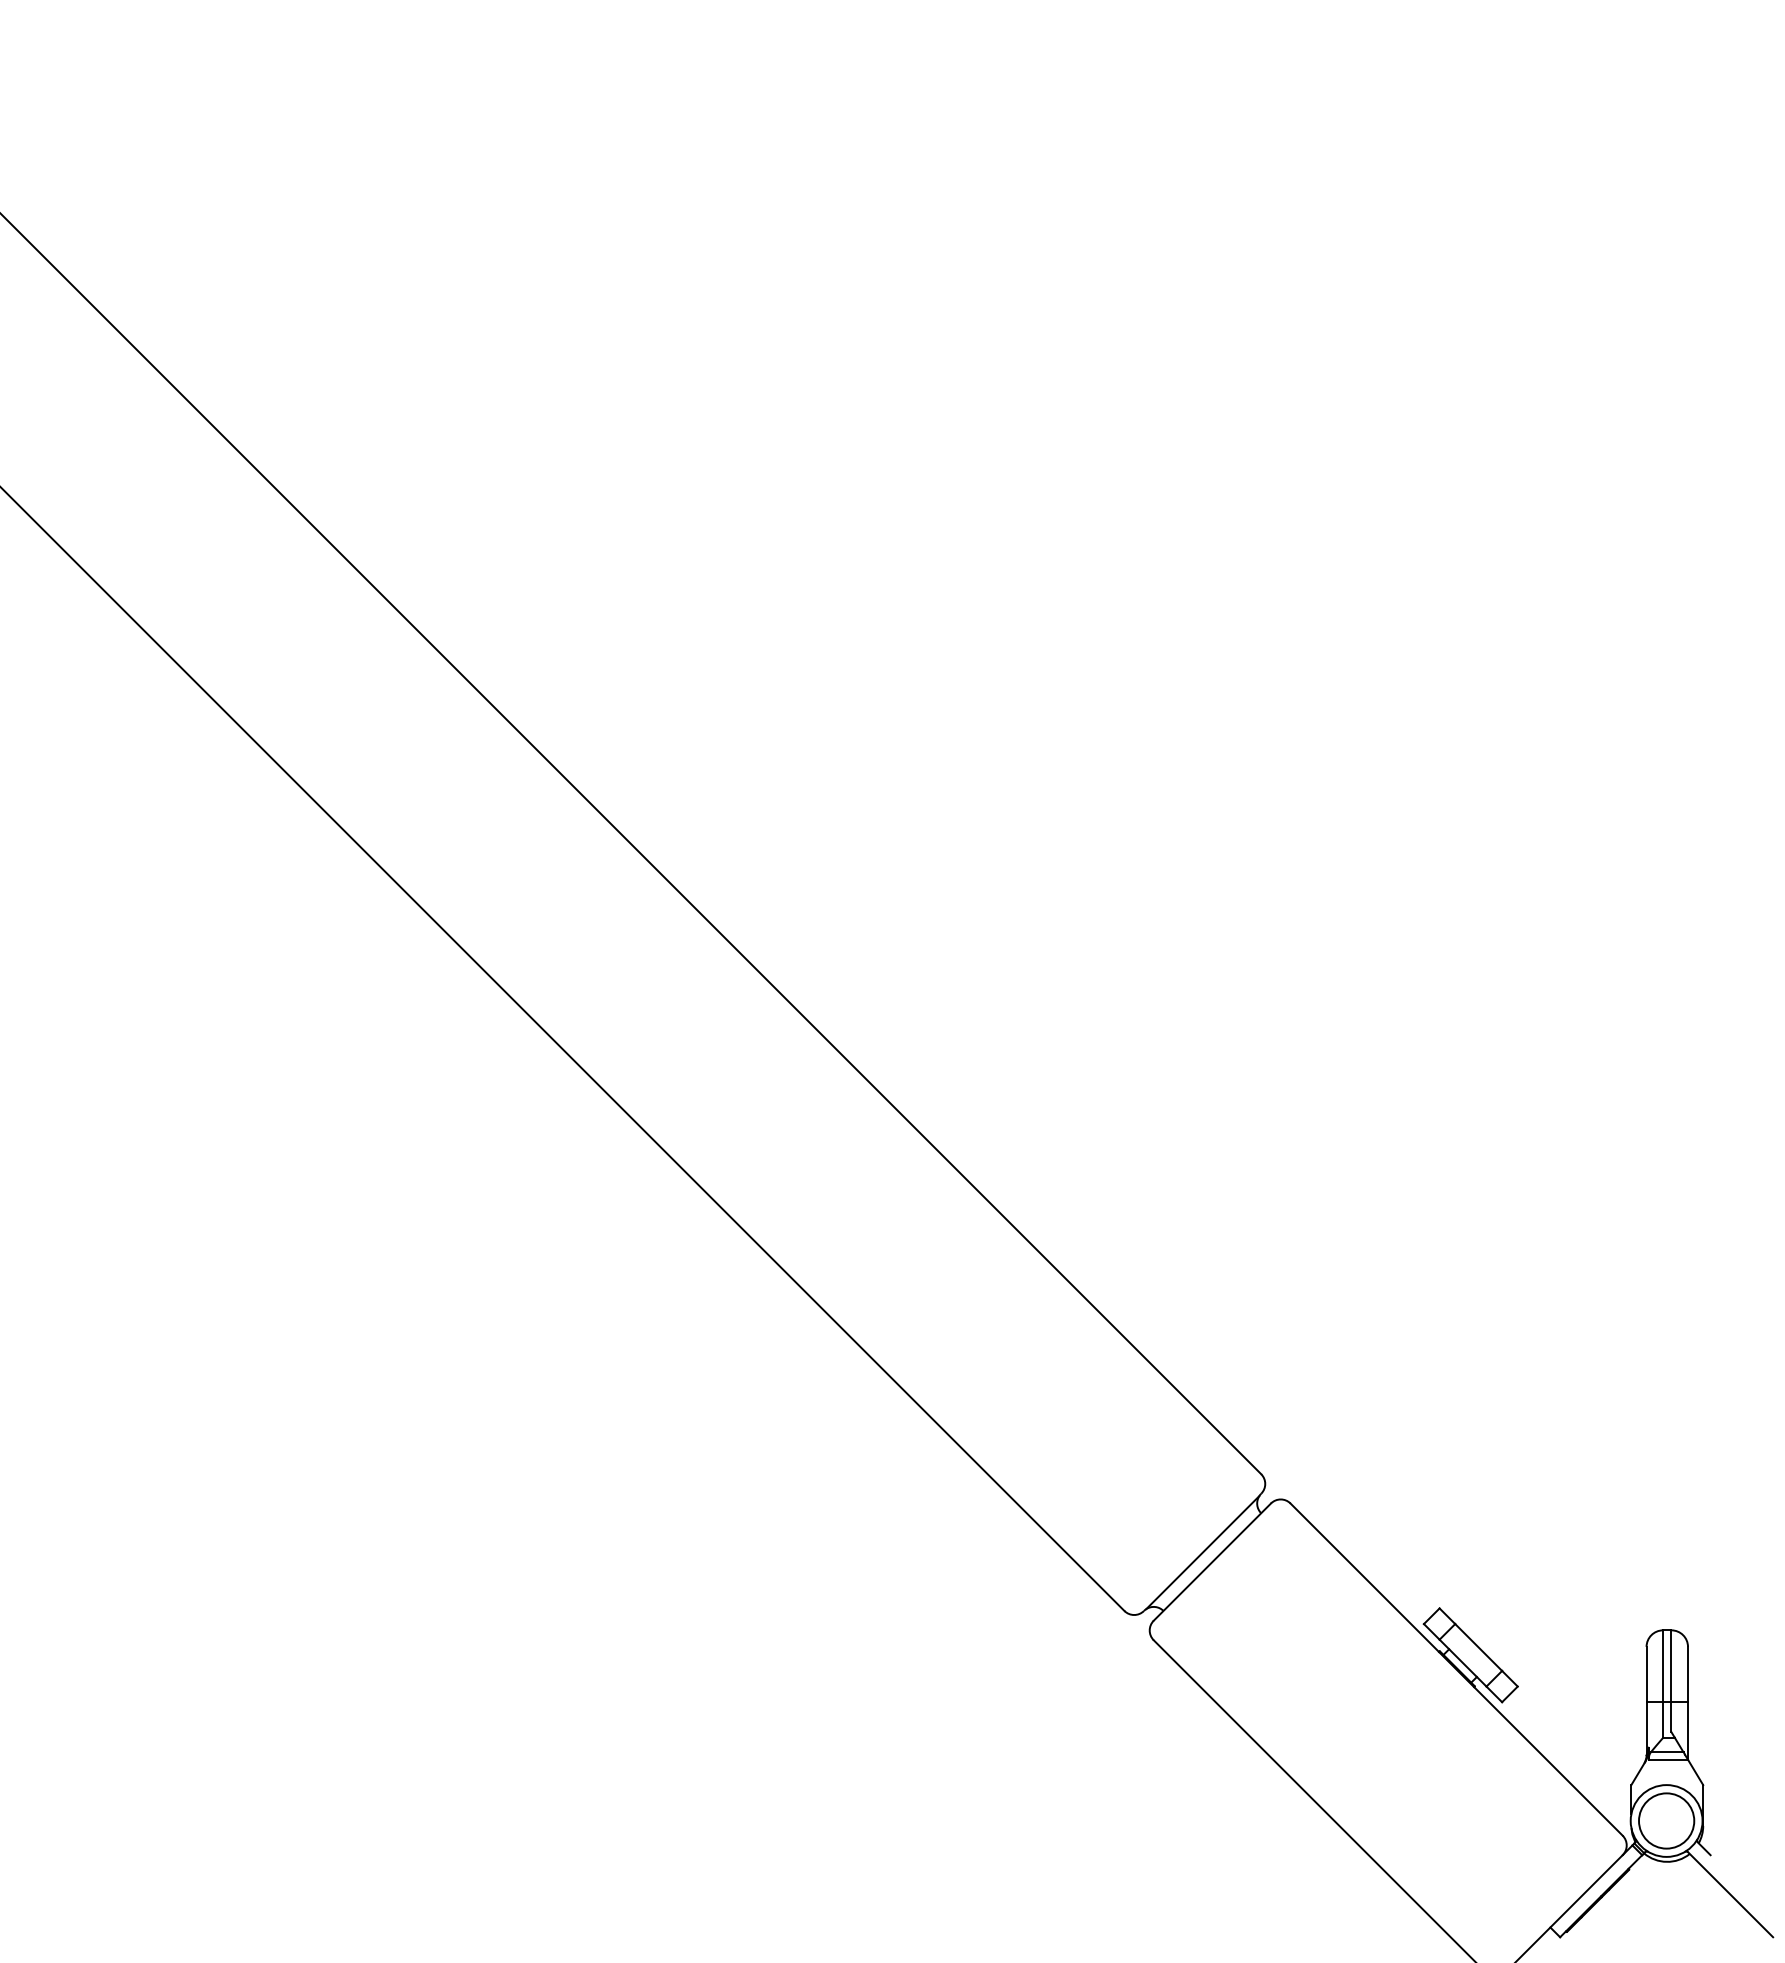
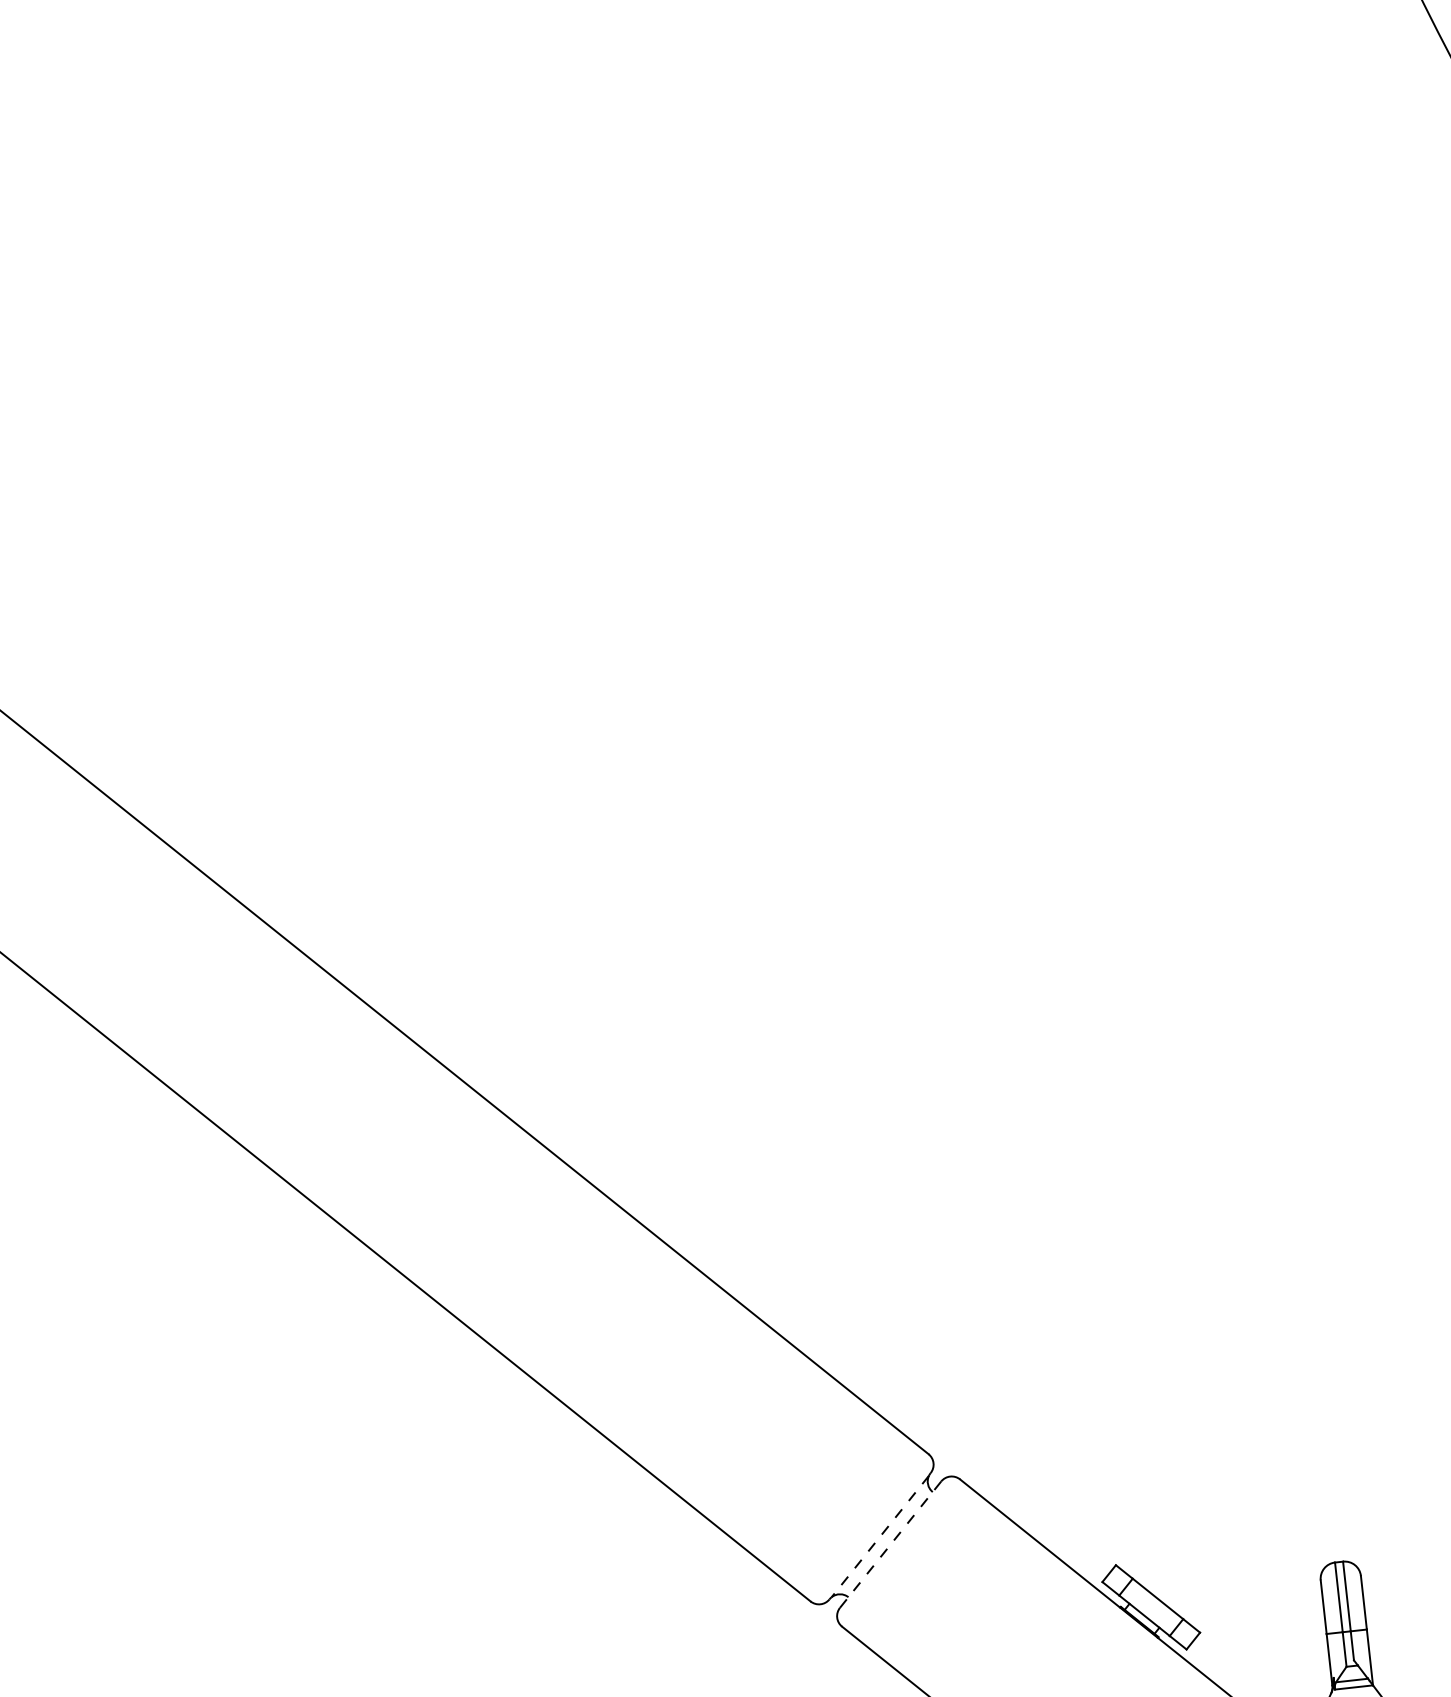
line: (1202, 1552) -> (880, 1536), solid -> dashed
line: (1212, 1562) -> (890, 1545), solid -> dashed

